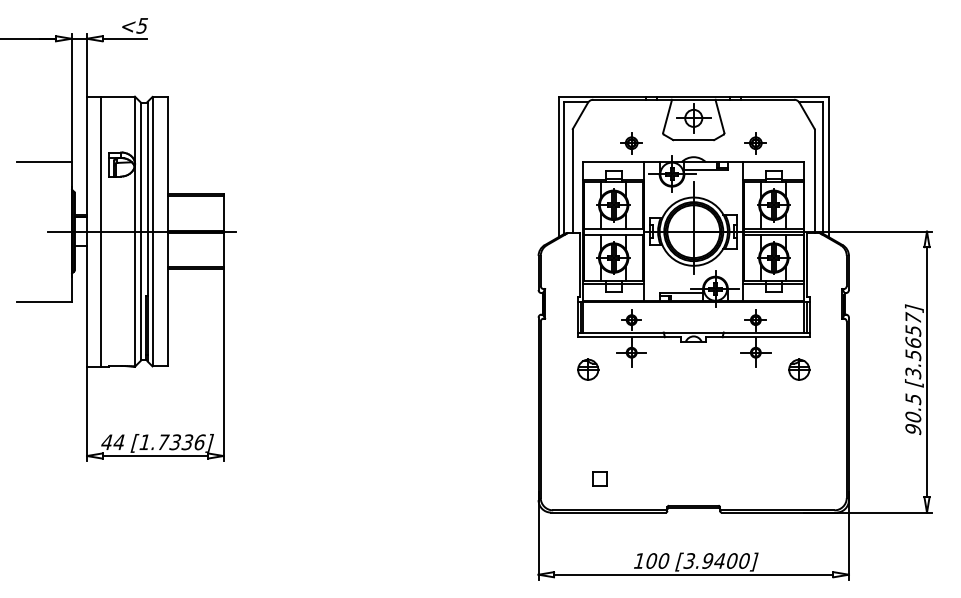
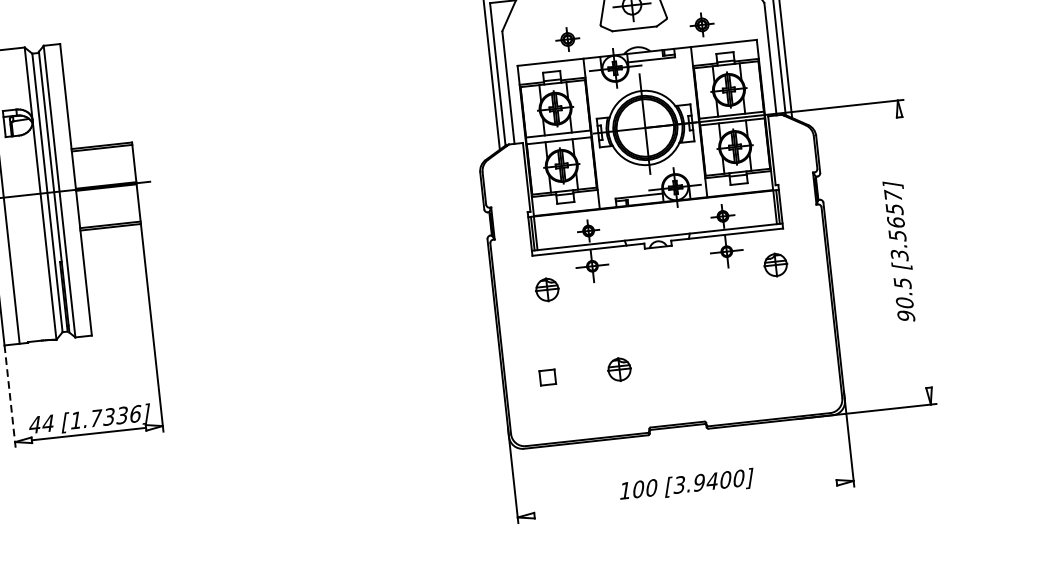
line: (927, 372) -> (914, 252), removed
line: (87, 414) -> (10, 397), solid -> dashed
part: (646, 449) -> (619, 369), added
part: (599, 478) -> (547, 377), moved
line: (693, 574) -> (685, 499), removed

